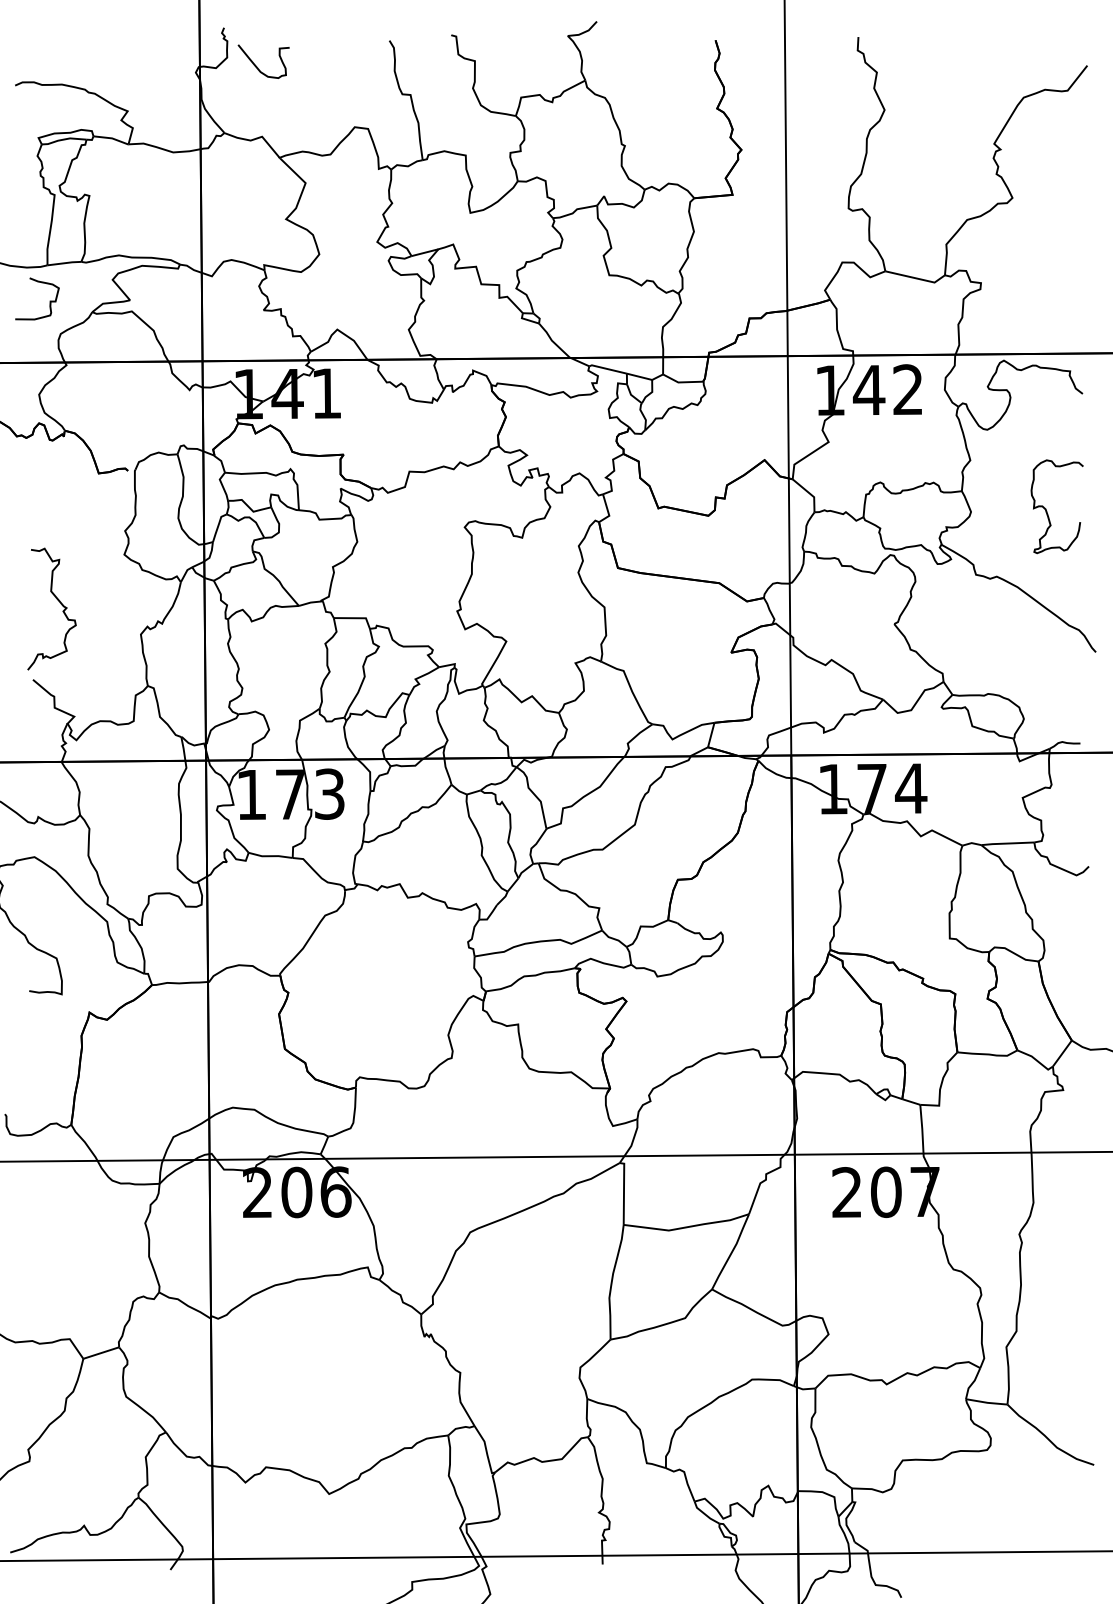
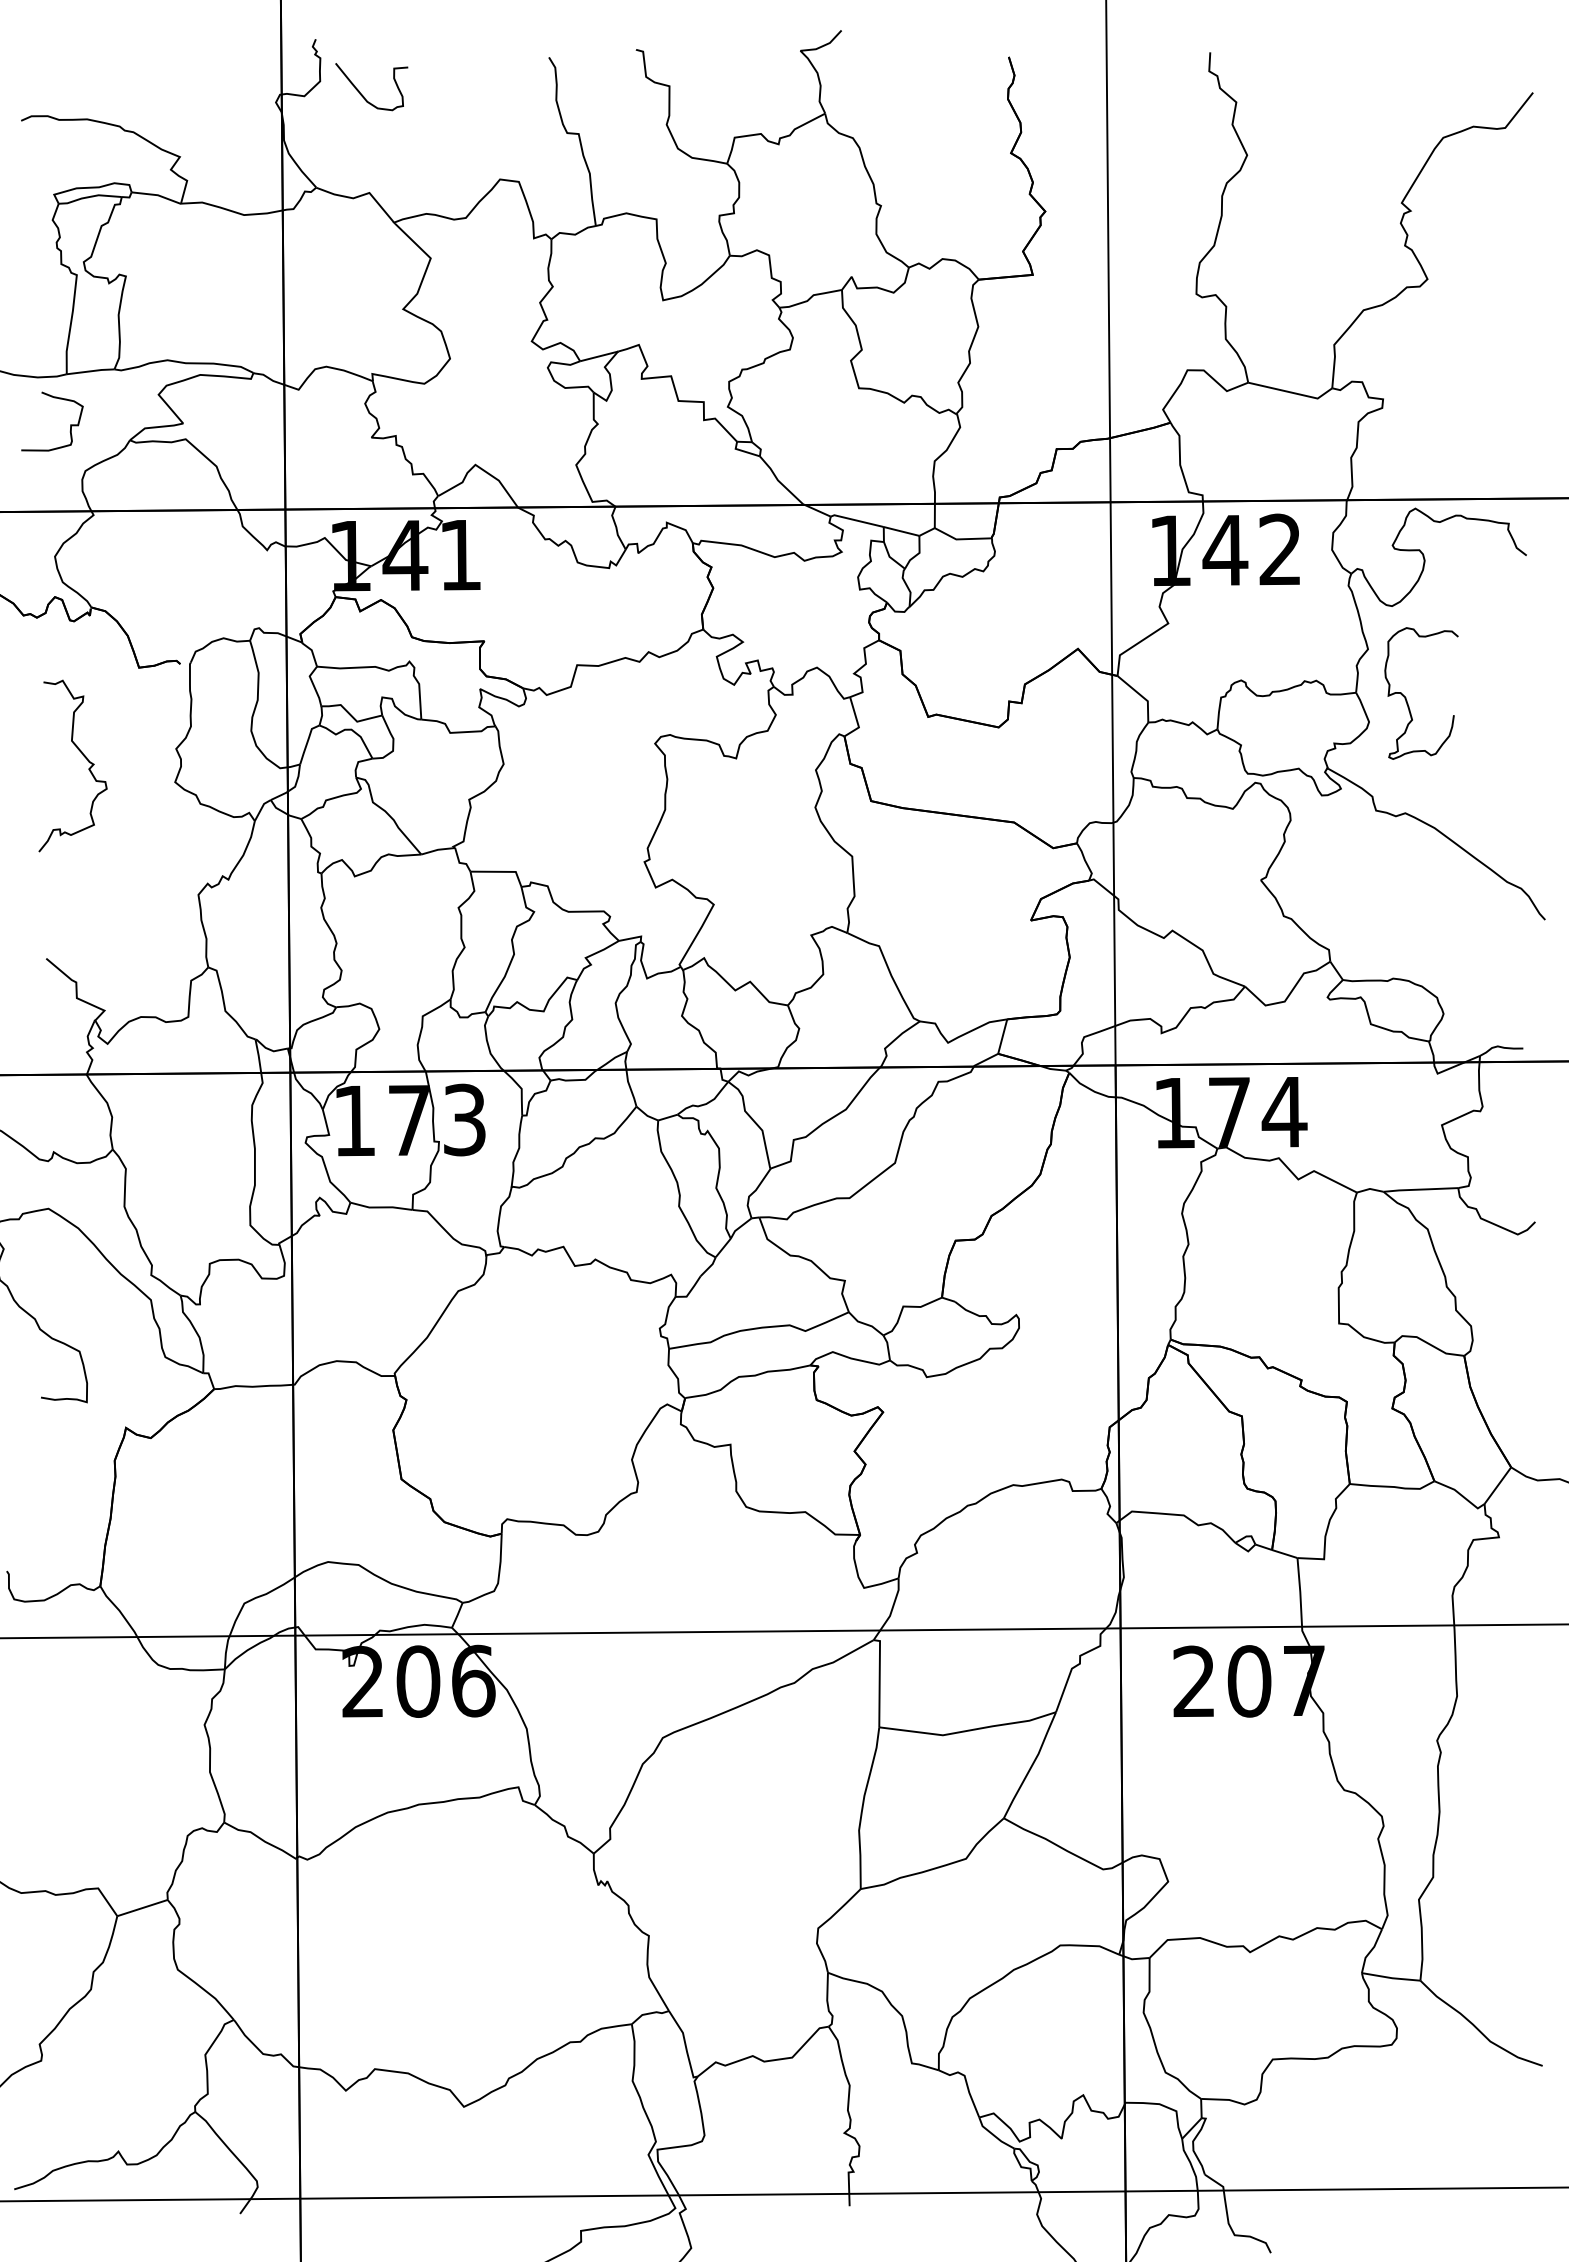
curve: (1046, 508) -> (1406, 695), moved
curve: (60, 604) -> (85, 759), moved

